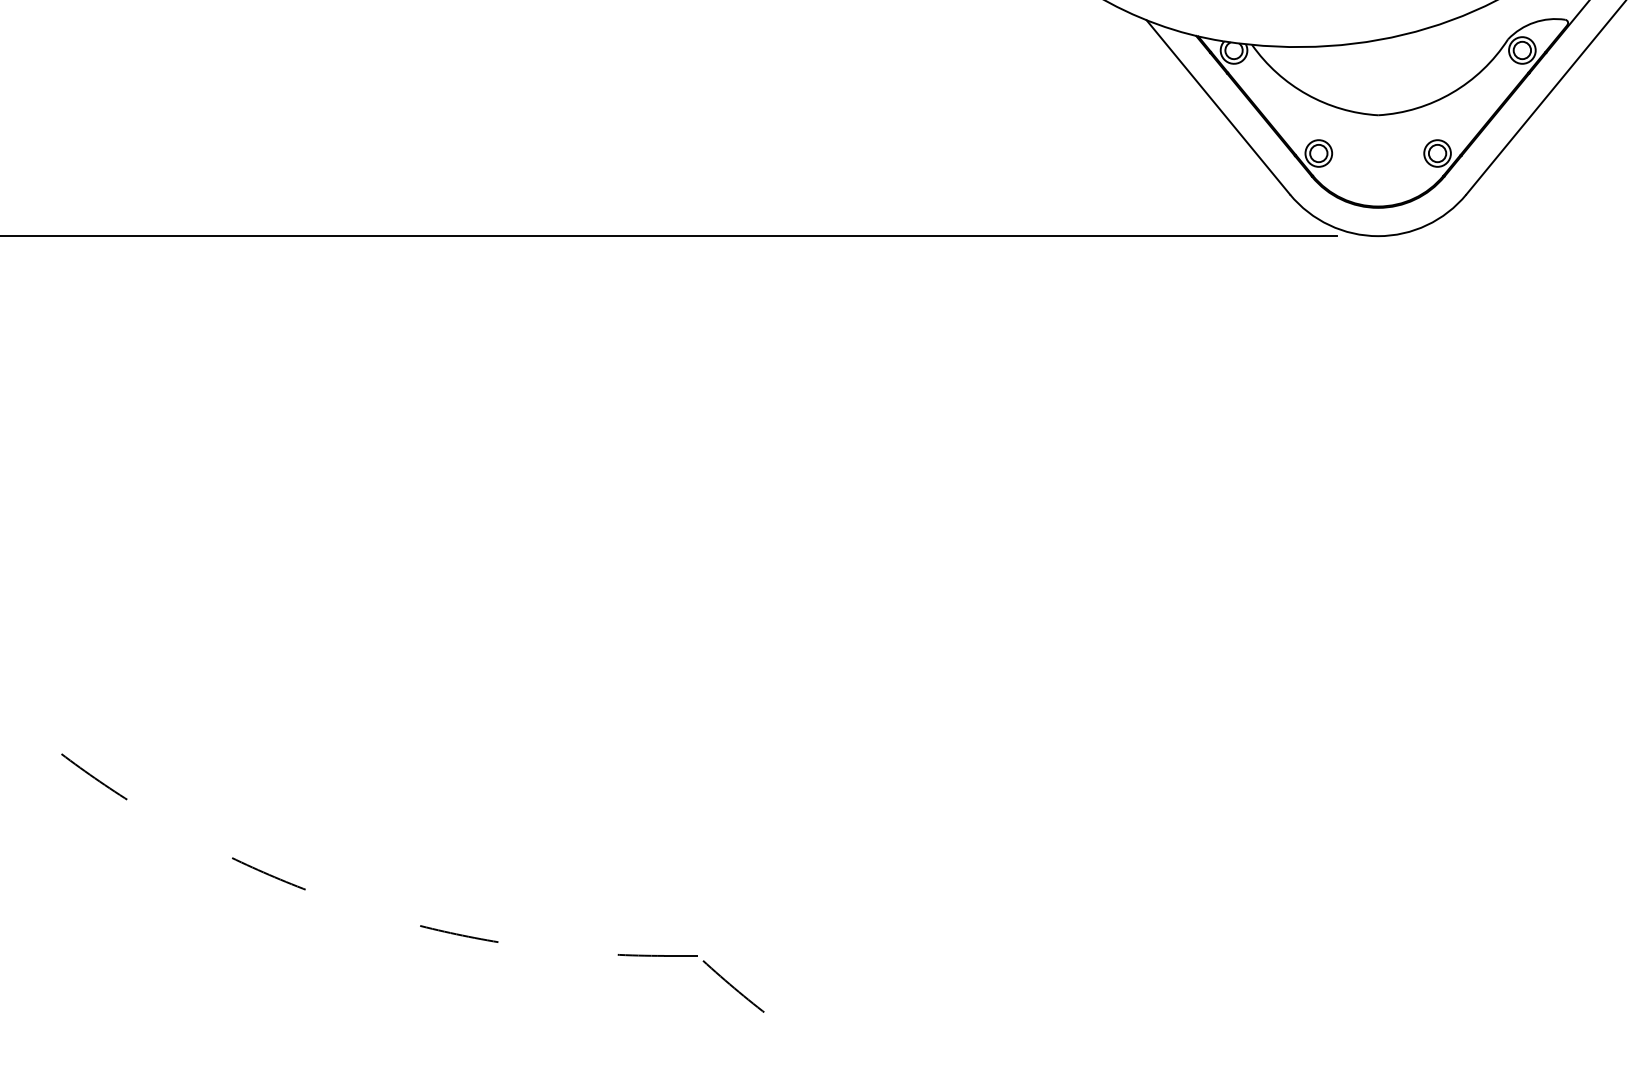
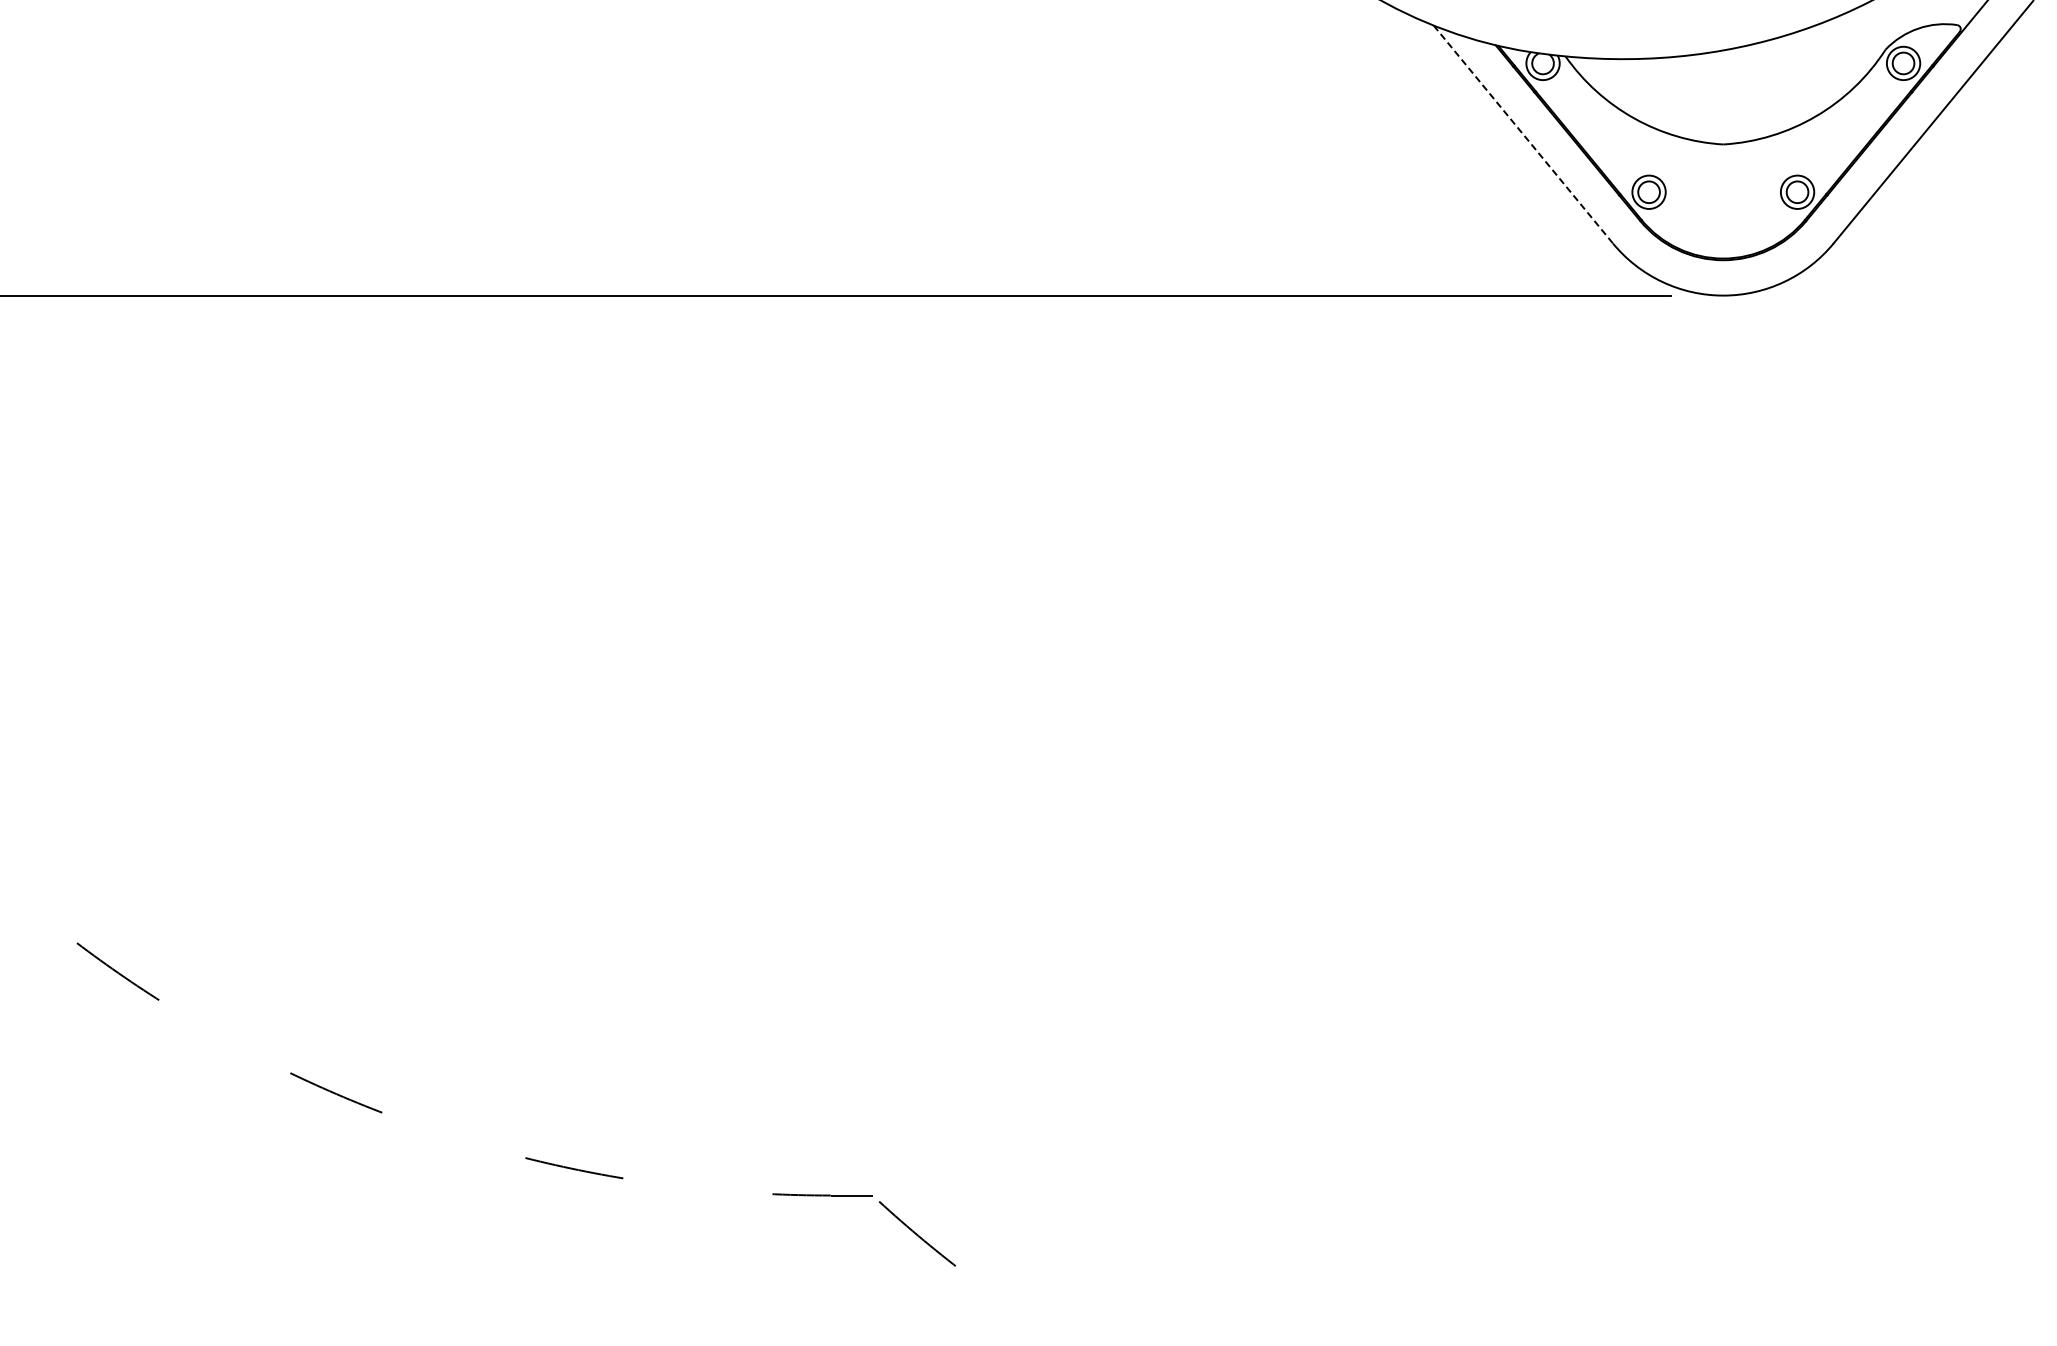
line: (1218, 107) -> (1523, 134), solid -> dashed

